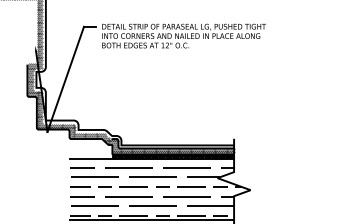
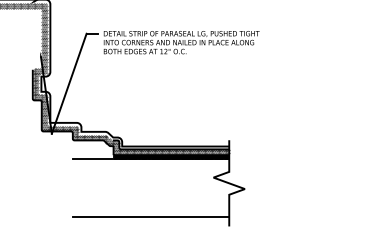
hatch: (155, 191) -> (154, 190), removed

